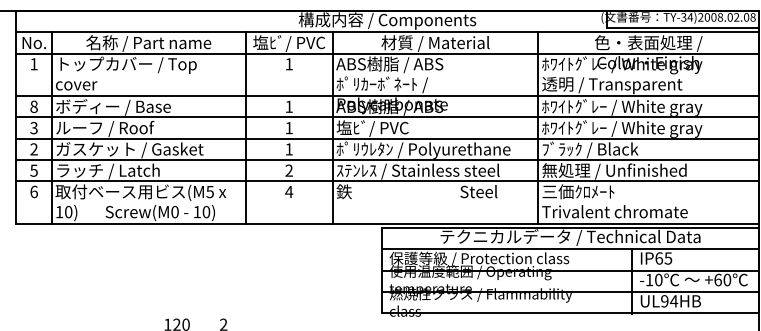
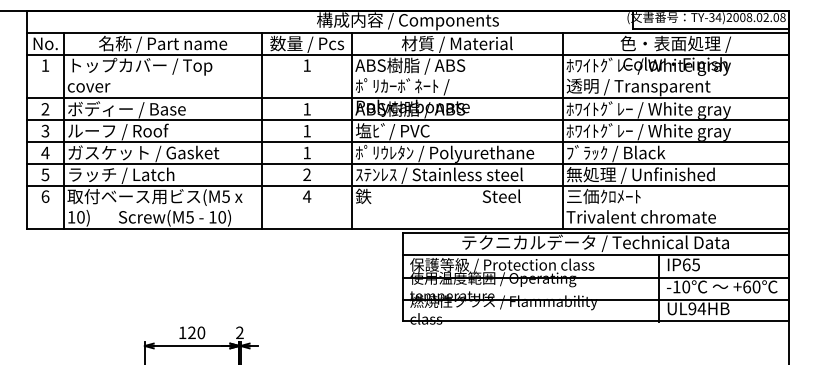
text: (289, 42) -> (307, 43), 塩ﾋﾞ/ PVC -> 数量 / Pcs
text: (34, 107) -> (45, 109), 8 -> 2
text: (34, 148) -> (45, 152), 2 -> 4
text: (174, 212) -> (189, 217), Screw(M0 -> Screw(M5

